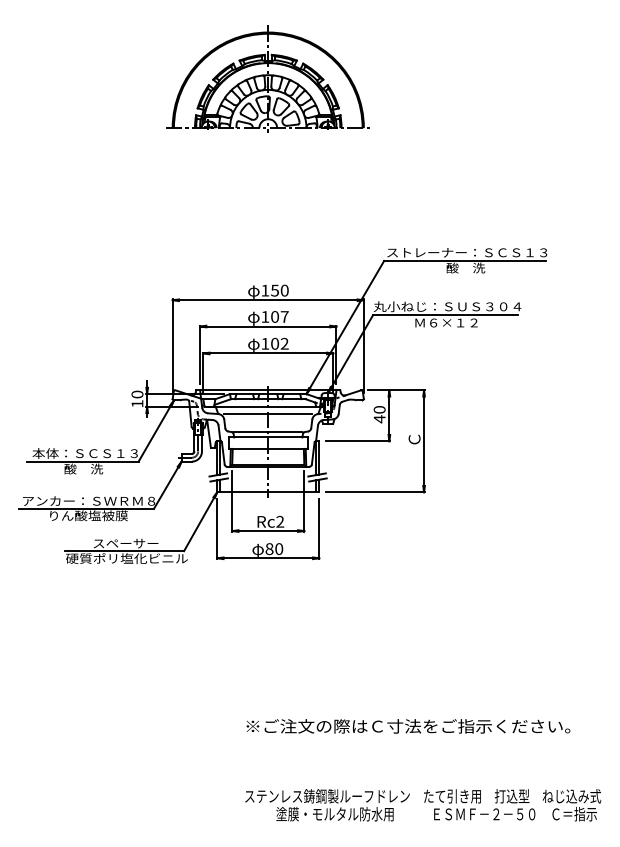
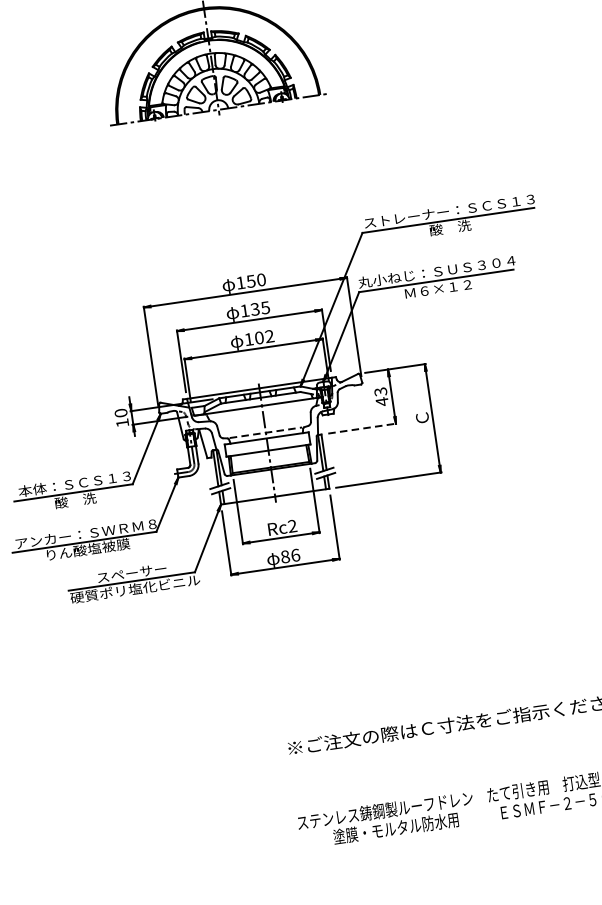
text: (279, 316) -> (259, 308), 107 -> 135
text: (379, 409) -> (380, 391), 40 -> 43
line: (268, 414) -> (263, 414), removed
line: (268, 432) -> (266, 433), solid -> dashed
line: (358, 441) -> (363, 428), solid -> dashed
text: (279, 548) -> (295, 554), 80 -> 86

